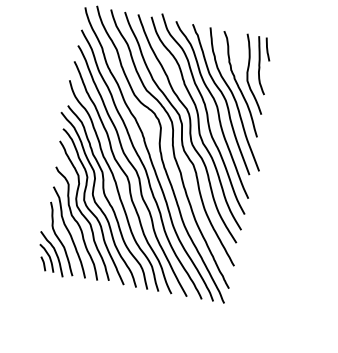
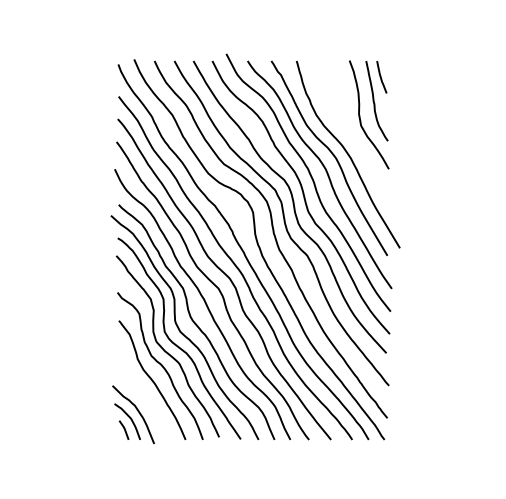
curve: (238, 84) -> (349, 133), removed
curve: (60, 239) -> (141, 392), removed

